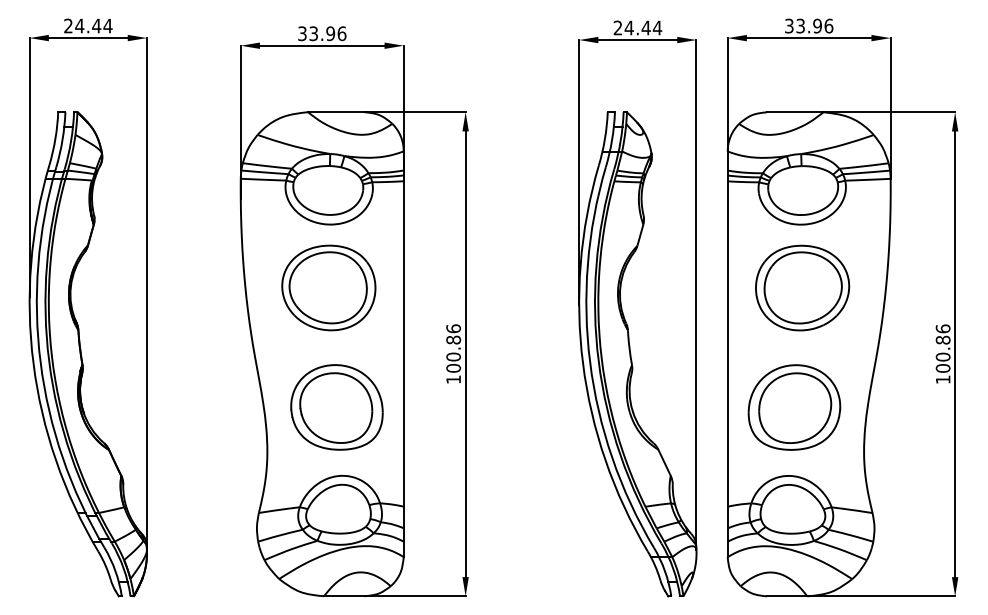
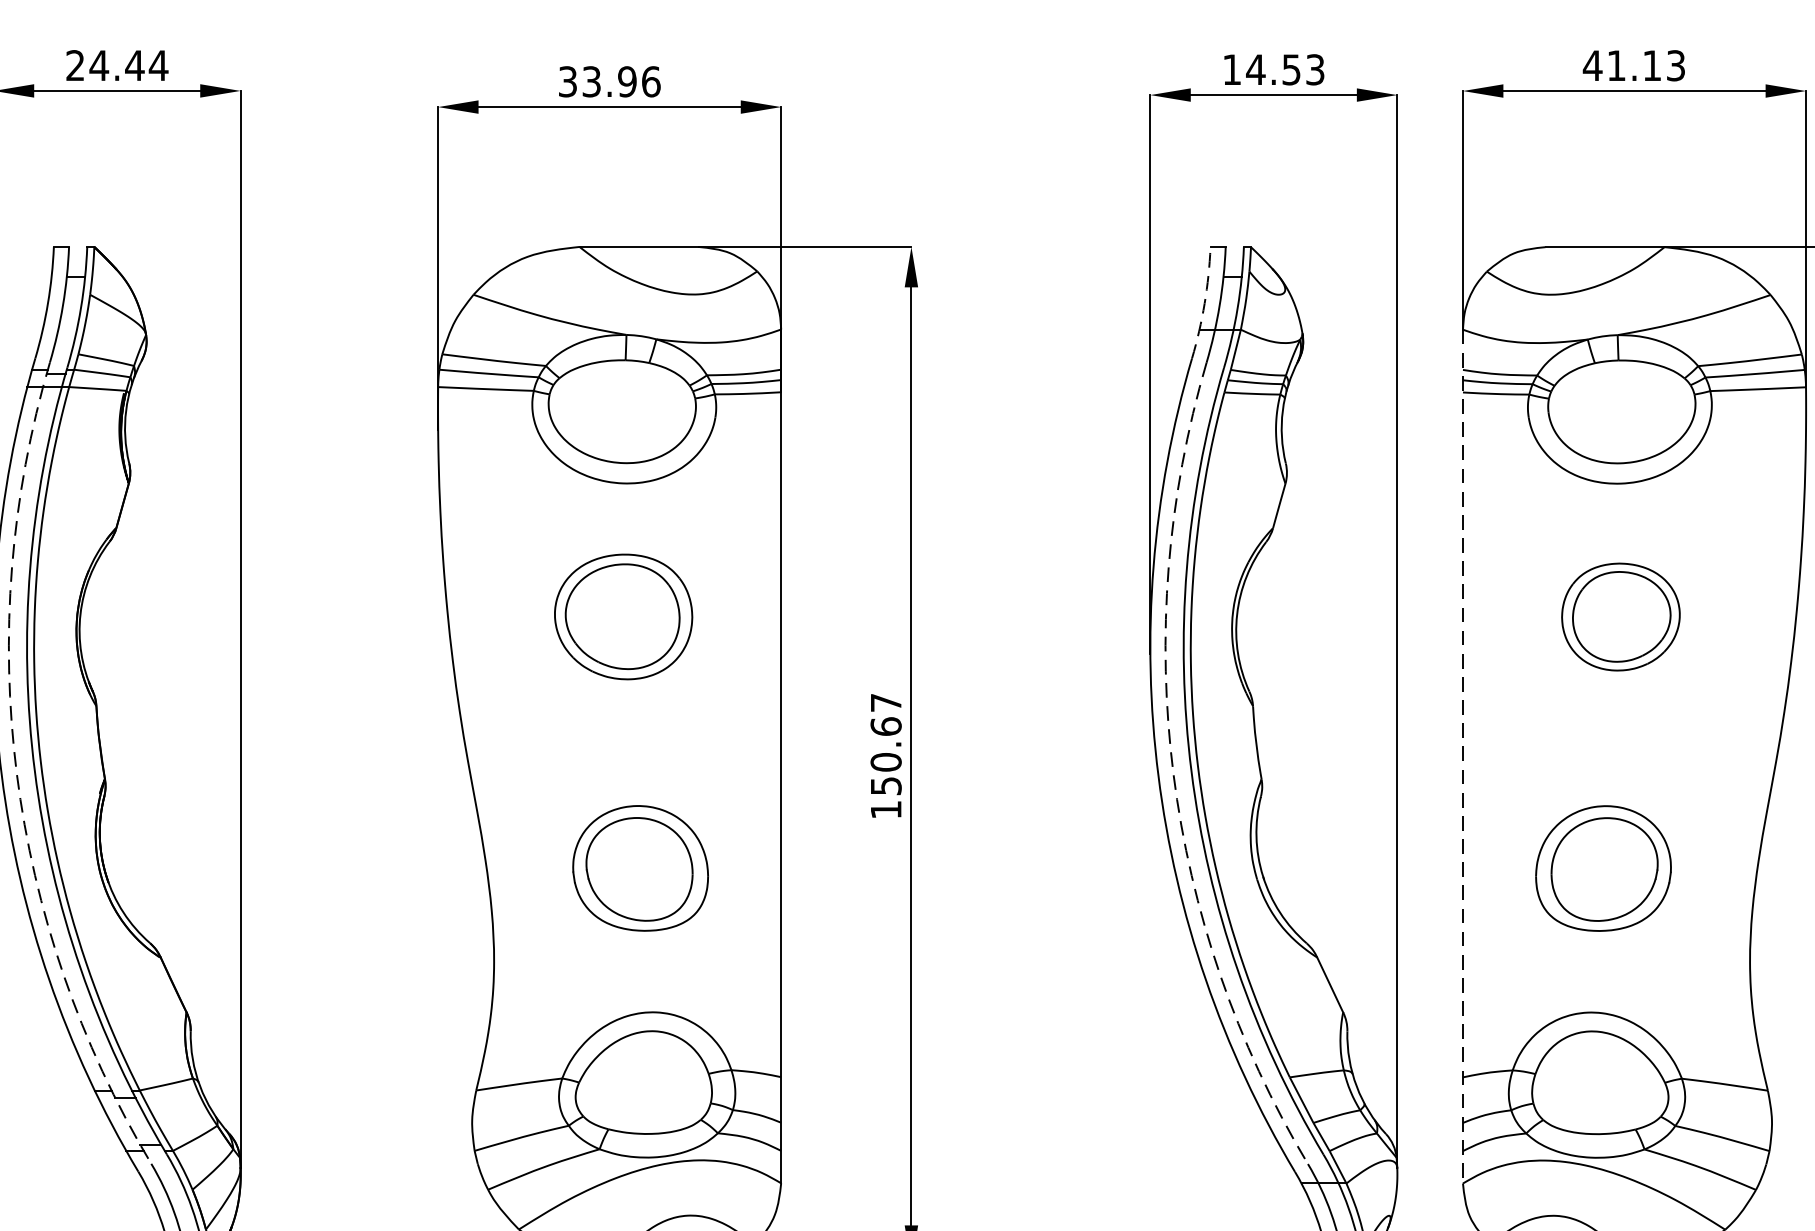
text: (808, 25) -> (1633, 64), 33.96 -> 41.13
text: (637, 27) -> (1273, 68), 24.44 -> 14.53
arc: (604, 139) -> (1203, 304), solid -> dashed
part: (328, 287) -> (622, 615), size x0.7
part: (802, 287) -> (1620, 615), size x0.6
text: (453, 348) -> (885, 744), 100.86 -> 150.67
line: (727, 354) -> (1462, 756), solid -> dashed
arc: (40, 362) -> (16, 773), solid -> dashed
arc: (590, 362) -> (1174, 773), solid -> dashed
part: (336, 407) -> (639, 868), size x0.7
part: (794, 407) -> (1603, 868), size x0.7

